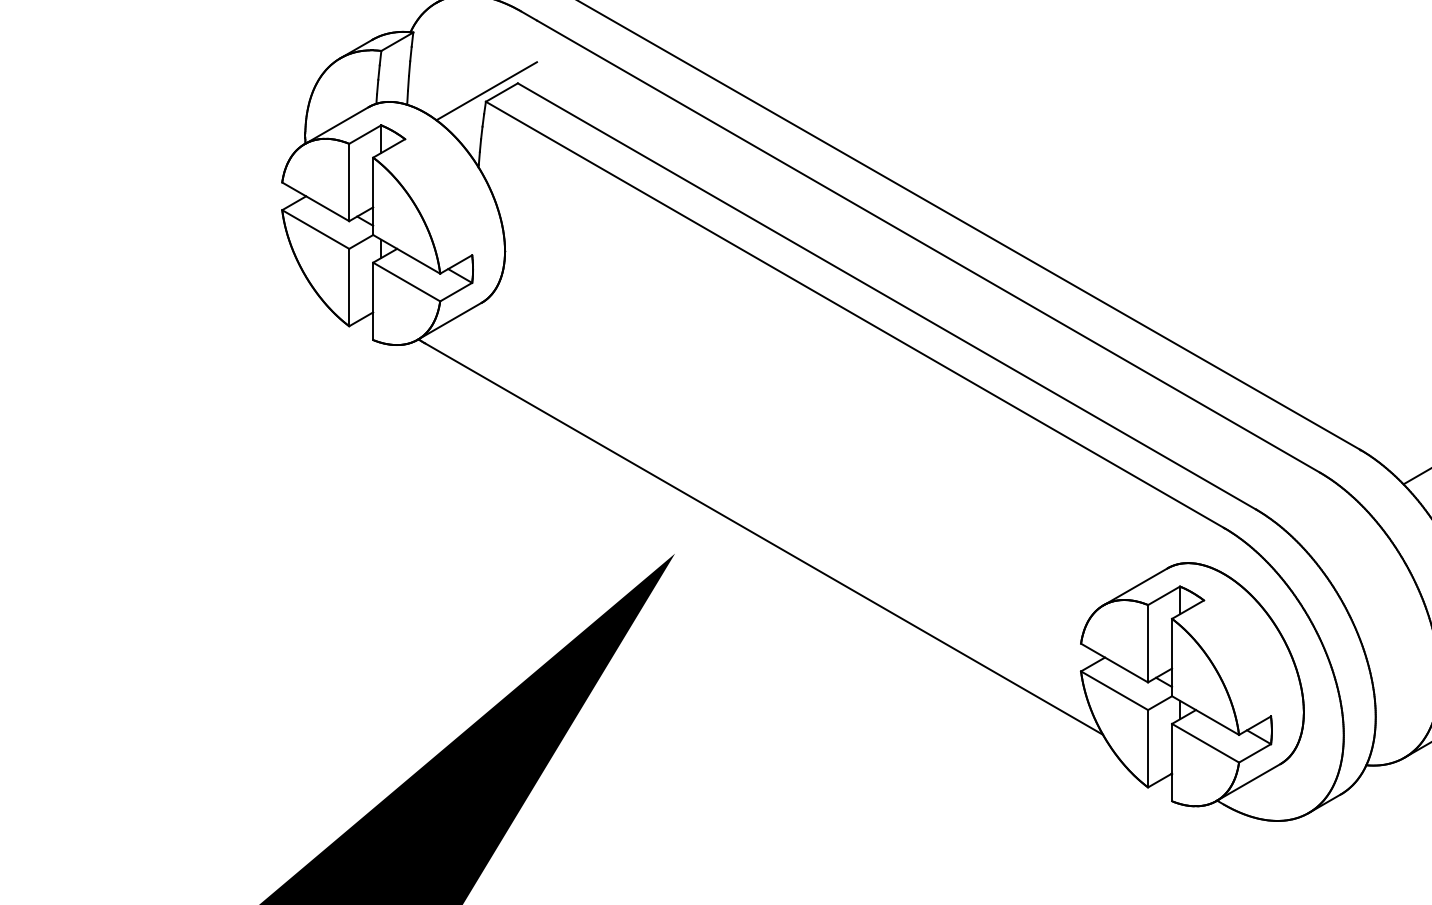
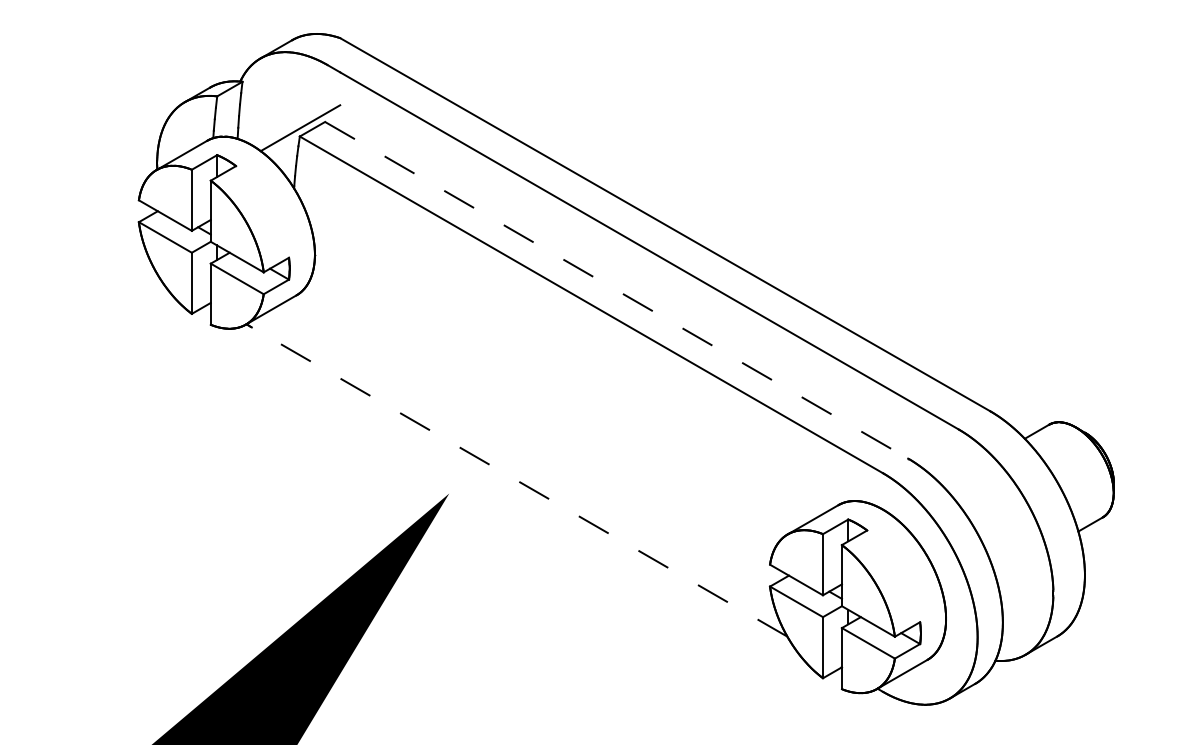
line: (886, 296) -> (616, 290), solid -> dashed
line: (763, 538) -> (519, 481), solid -> dashed

